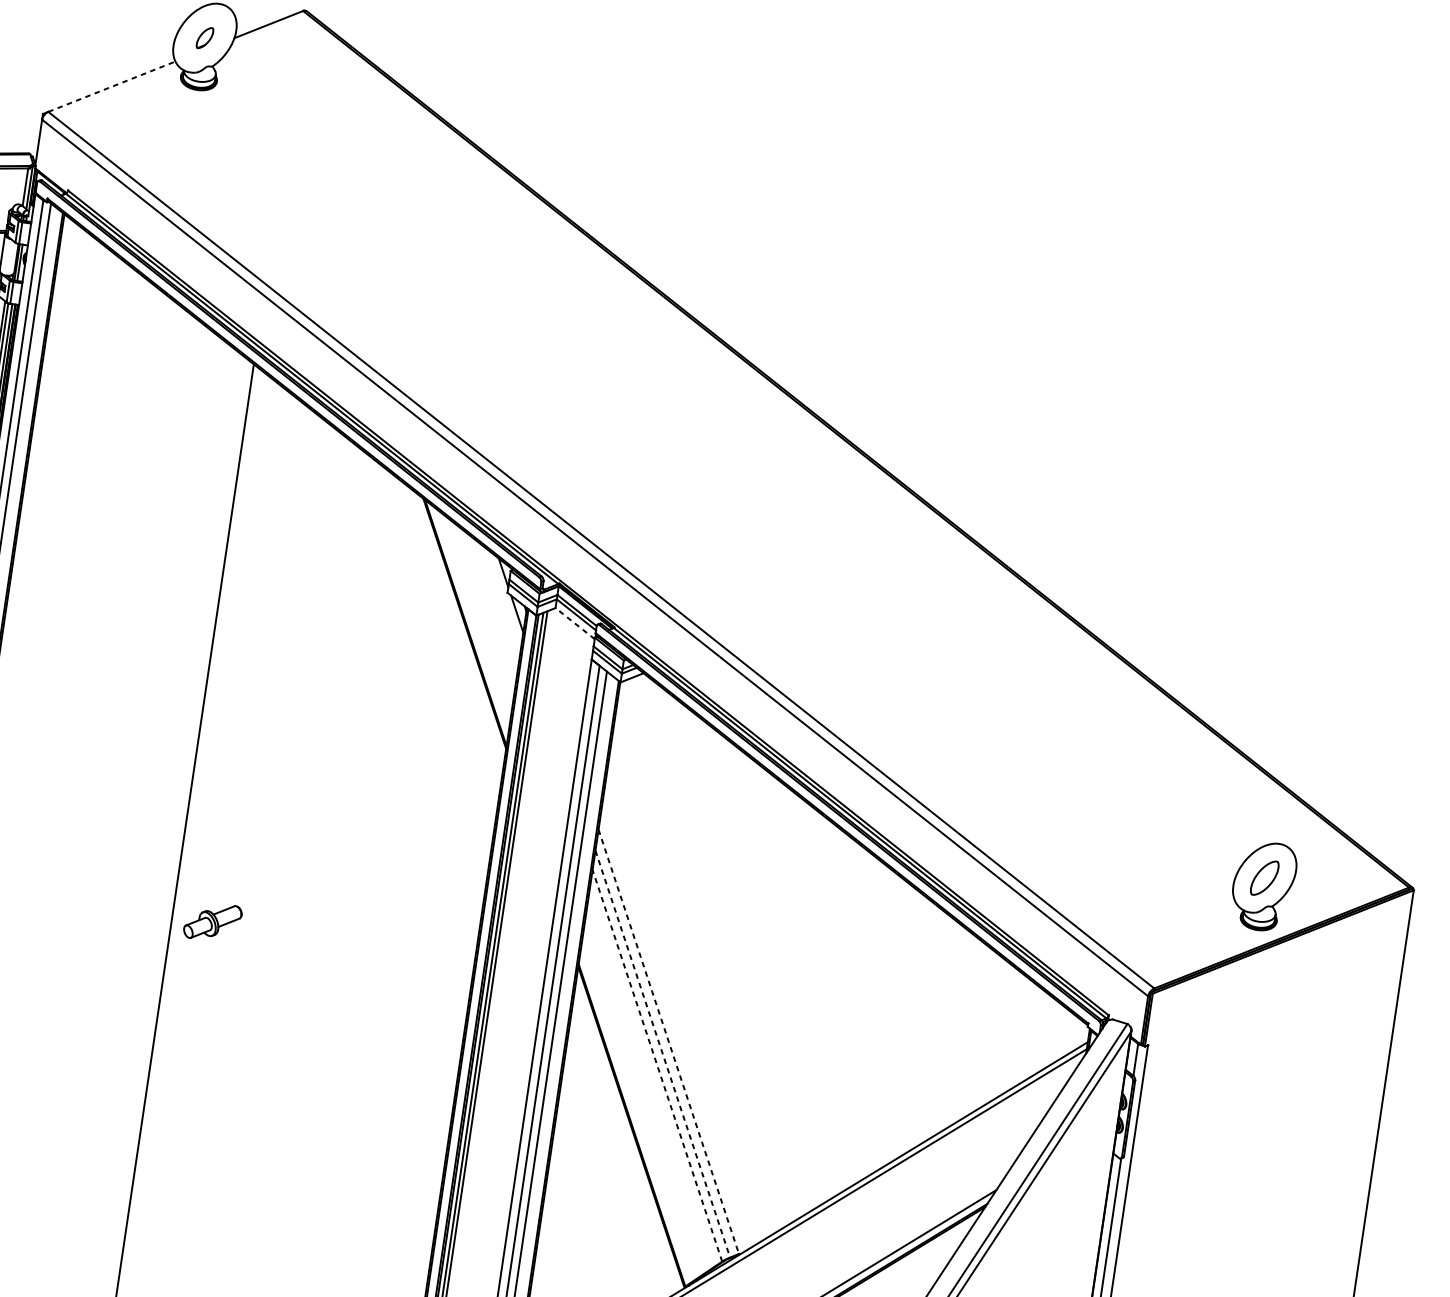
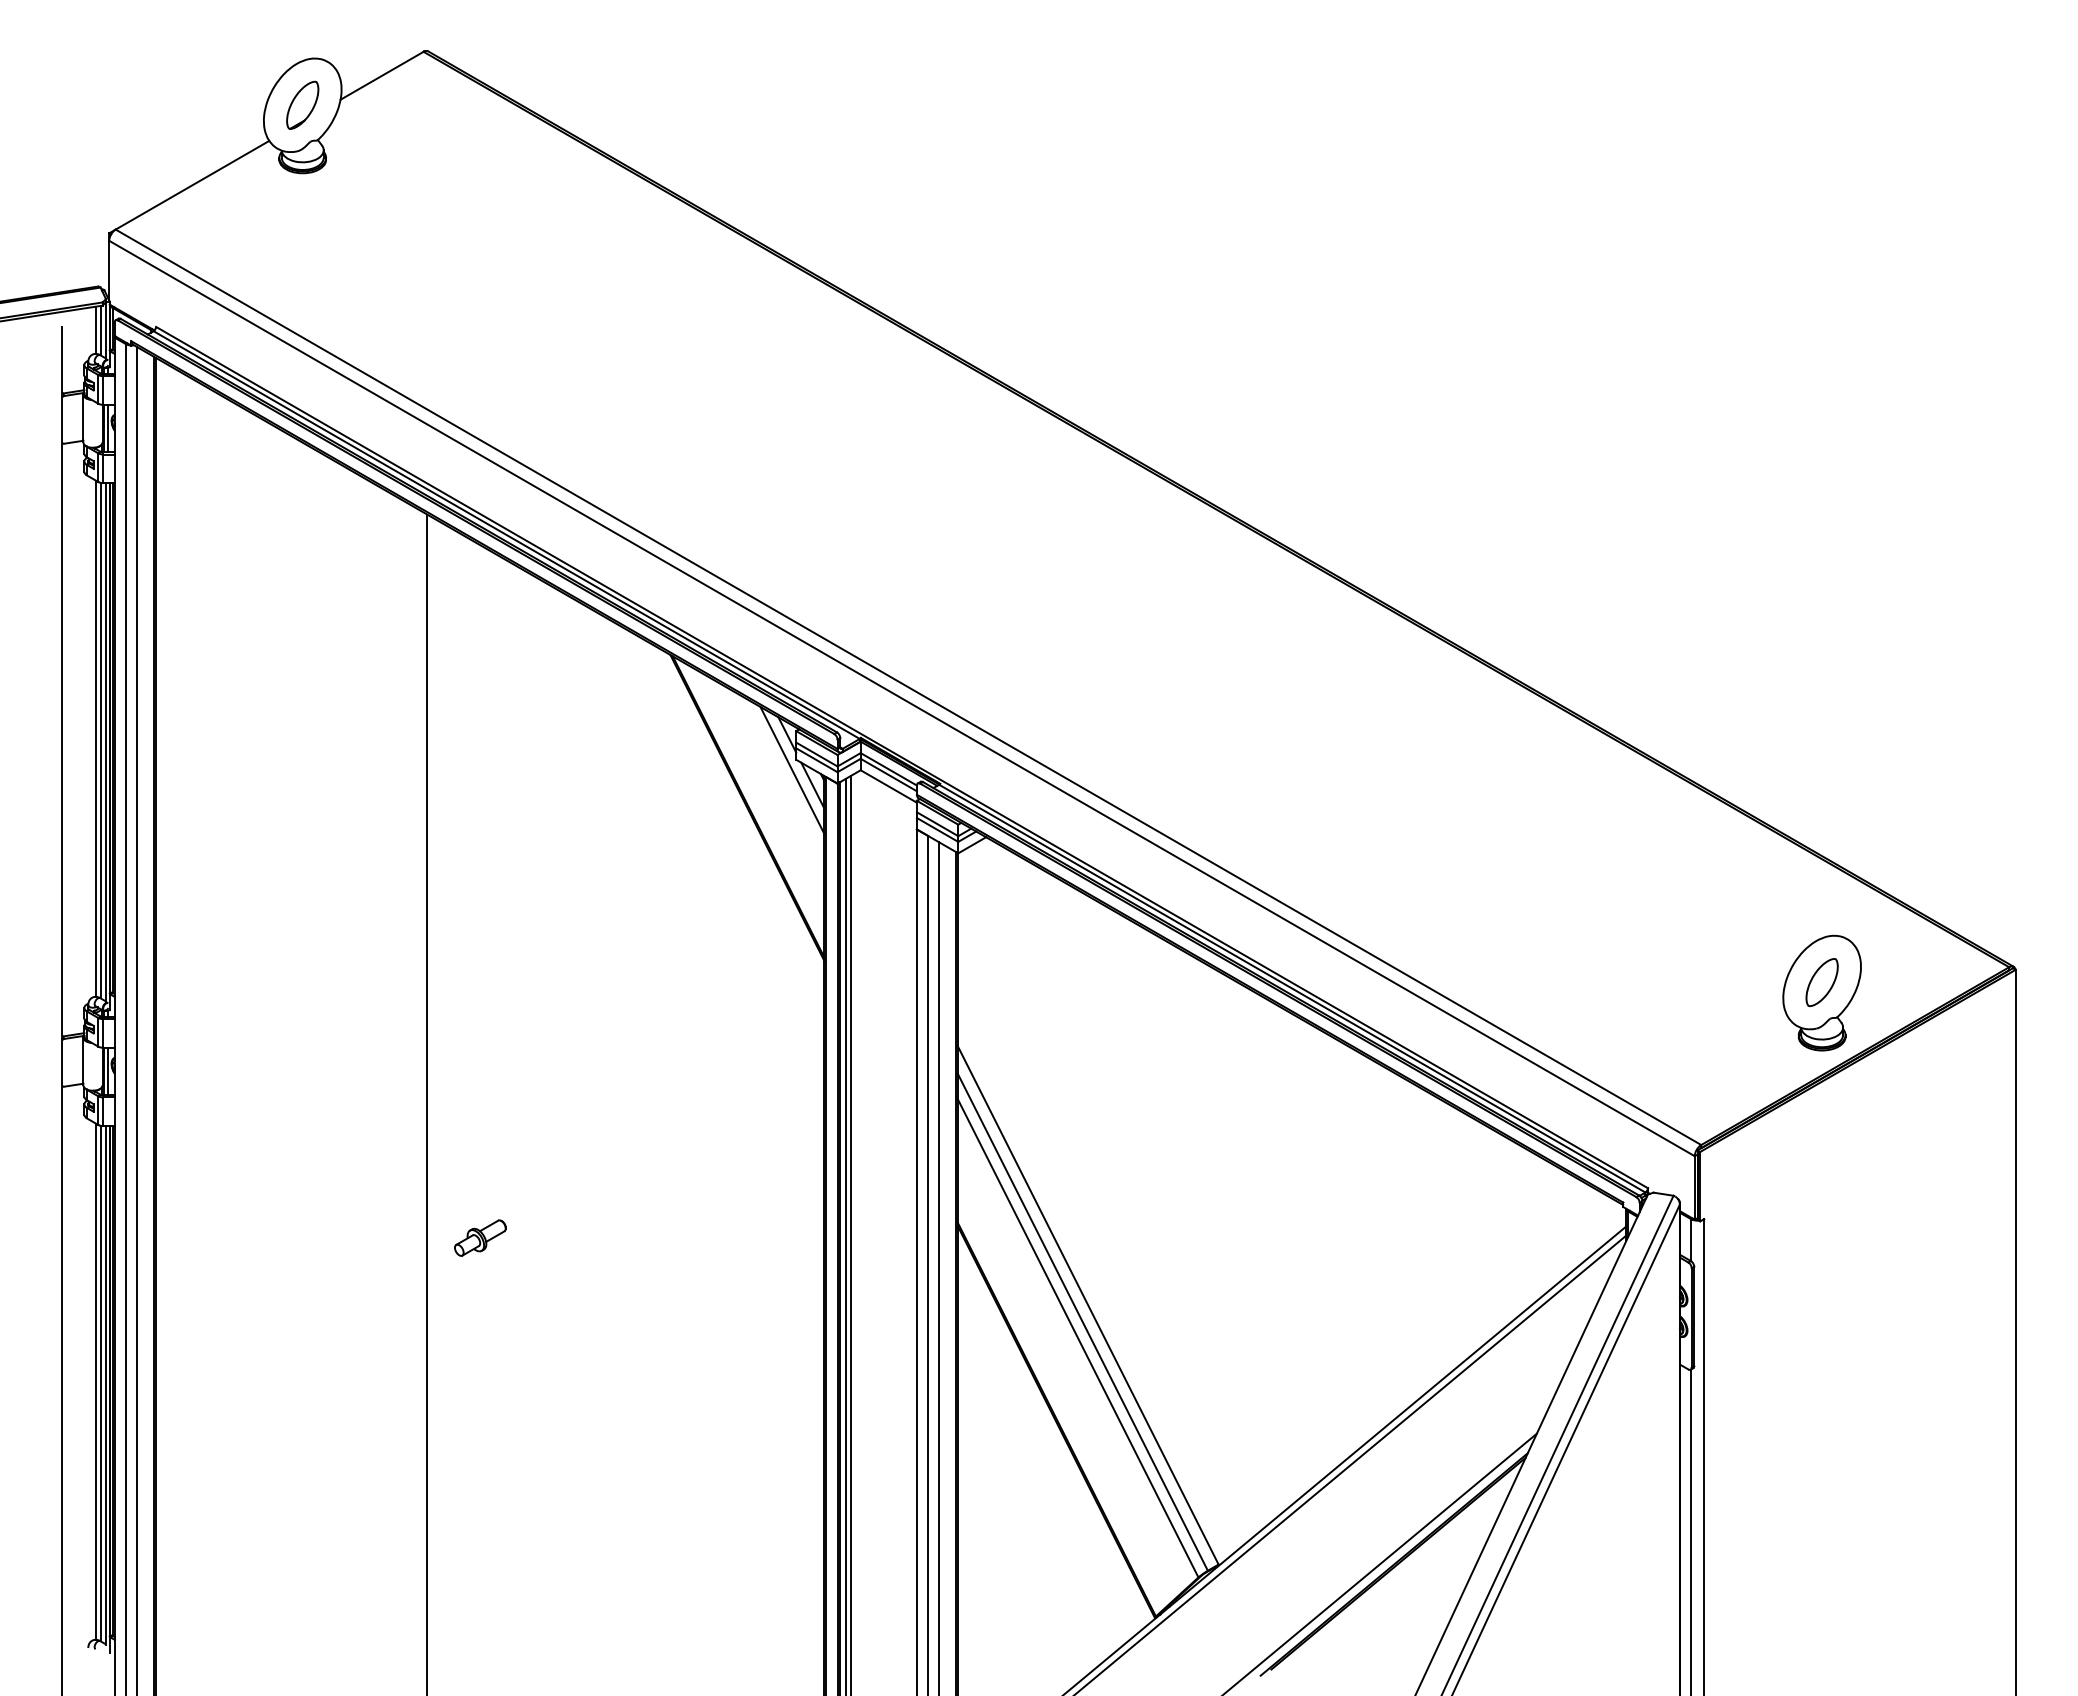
part: (204, 37) -> (302, 104), size x1.67
line: (111, 86) -> (192, 185), dashed -> solid
line: (22, 185) -> (96, 329), added
line: (503, 599) -> (792, 769), added
line: (574, 623) -> (888, 786), dashed -> solid
part: (213, 921) -> (480, 1237), size x0.71
line: (668, 1041) -> (1088, 1305), dashed -> solid
line: (663, 1054) -> (1083, 1322), dashed -> solid
line: (657, 1065) -> (1078, 1338), dashed -> solid

